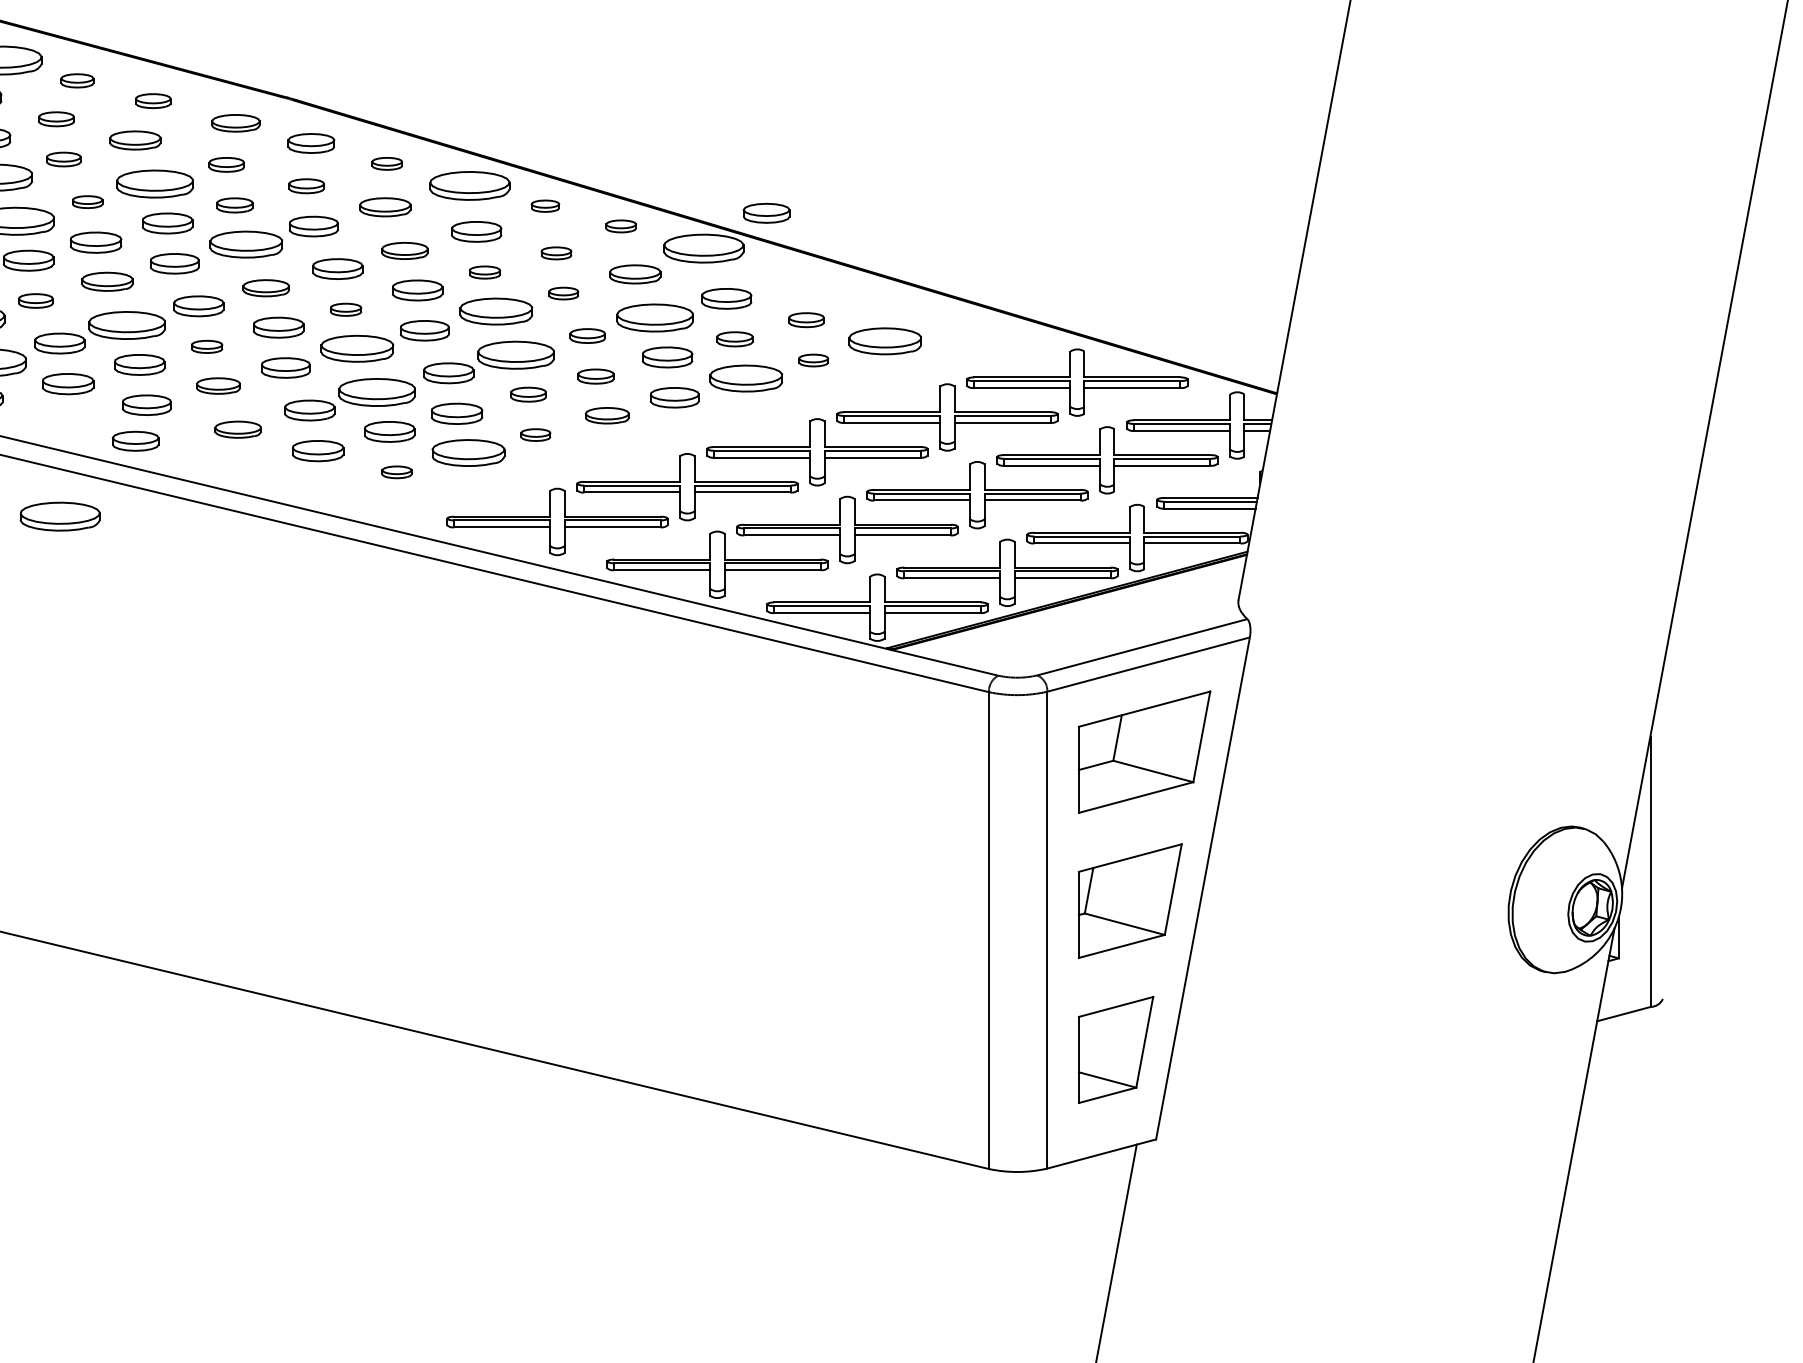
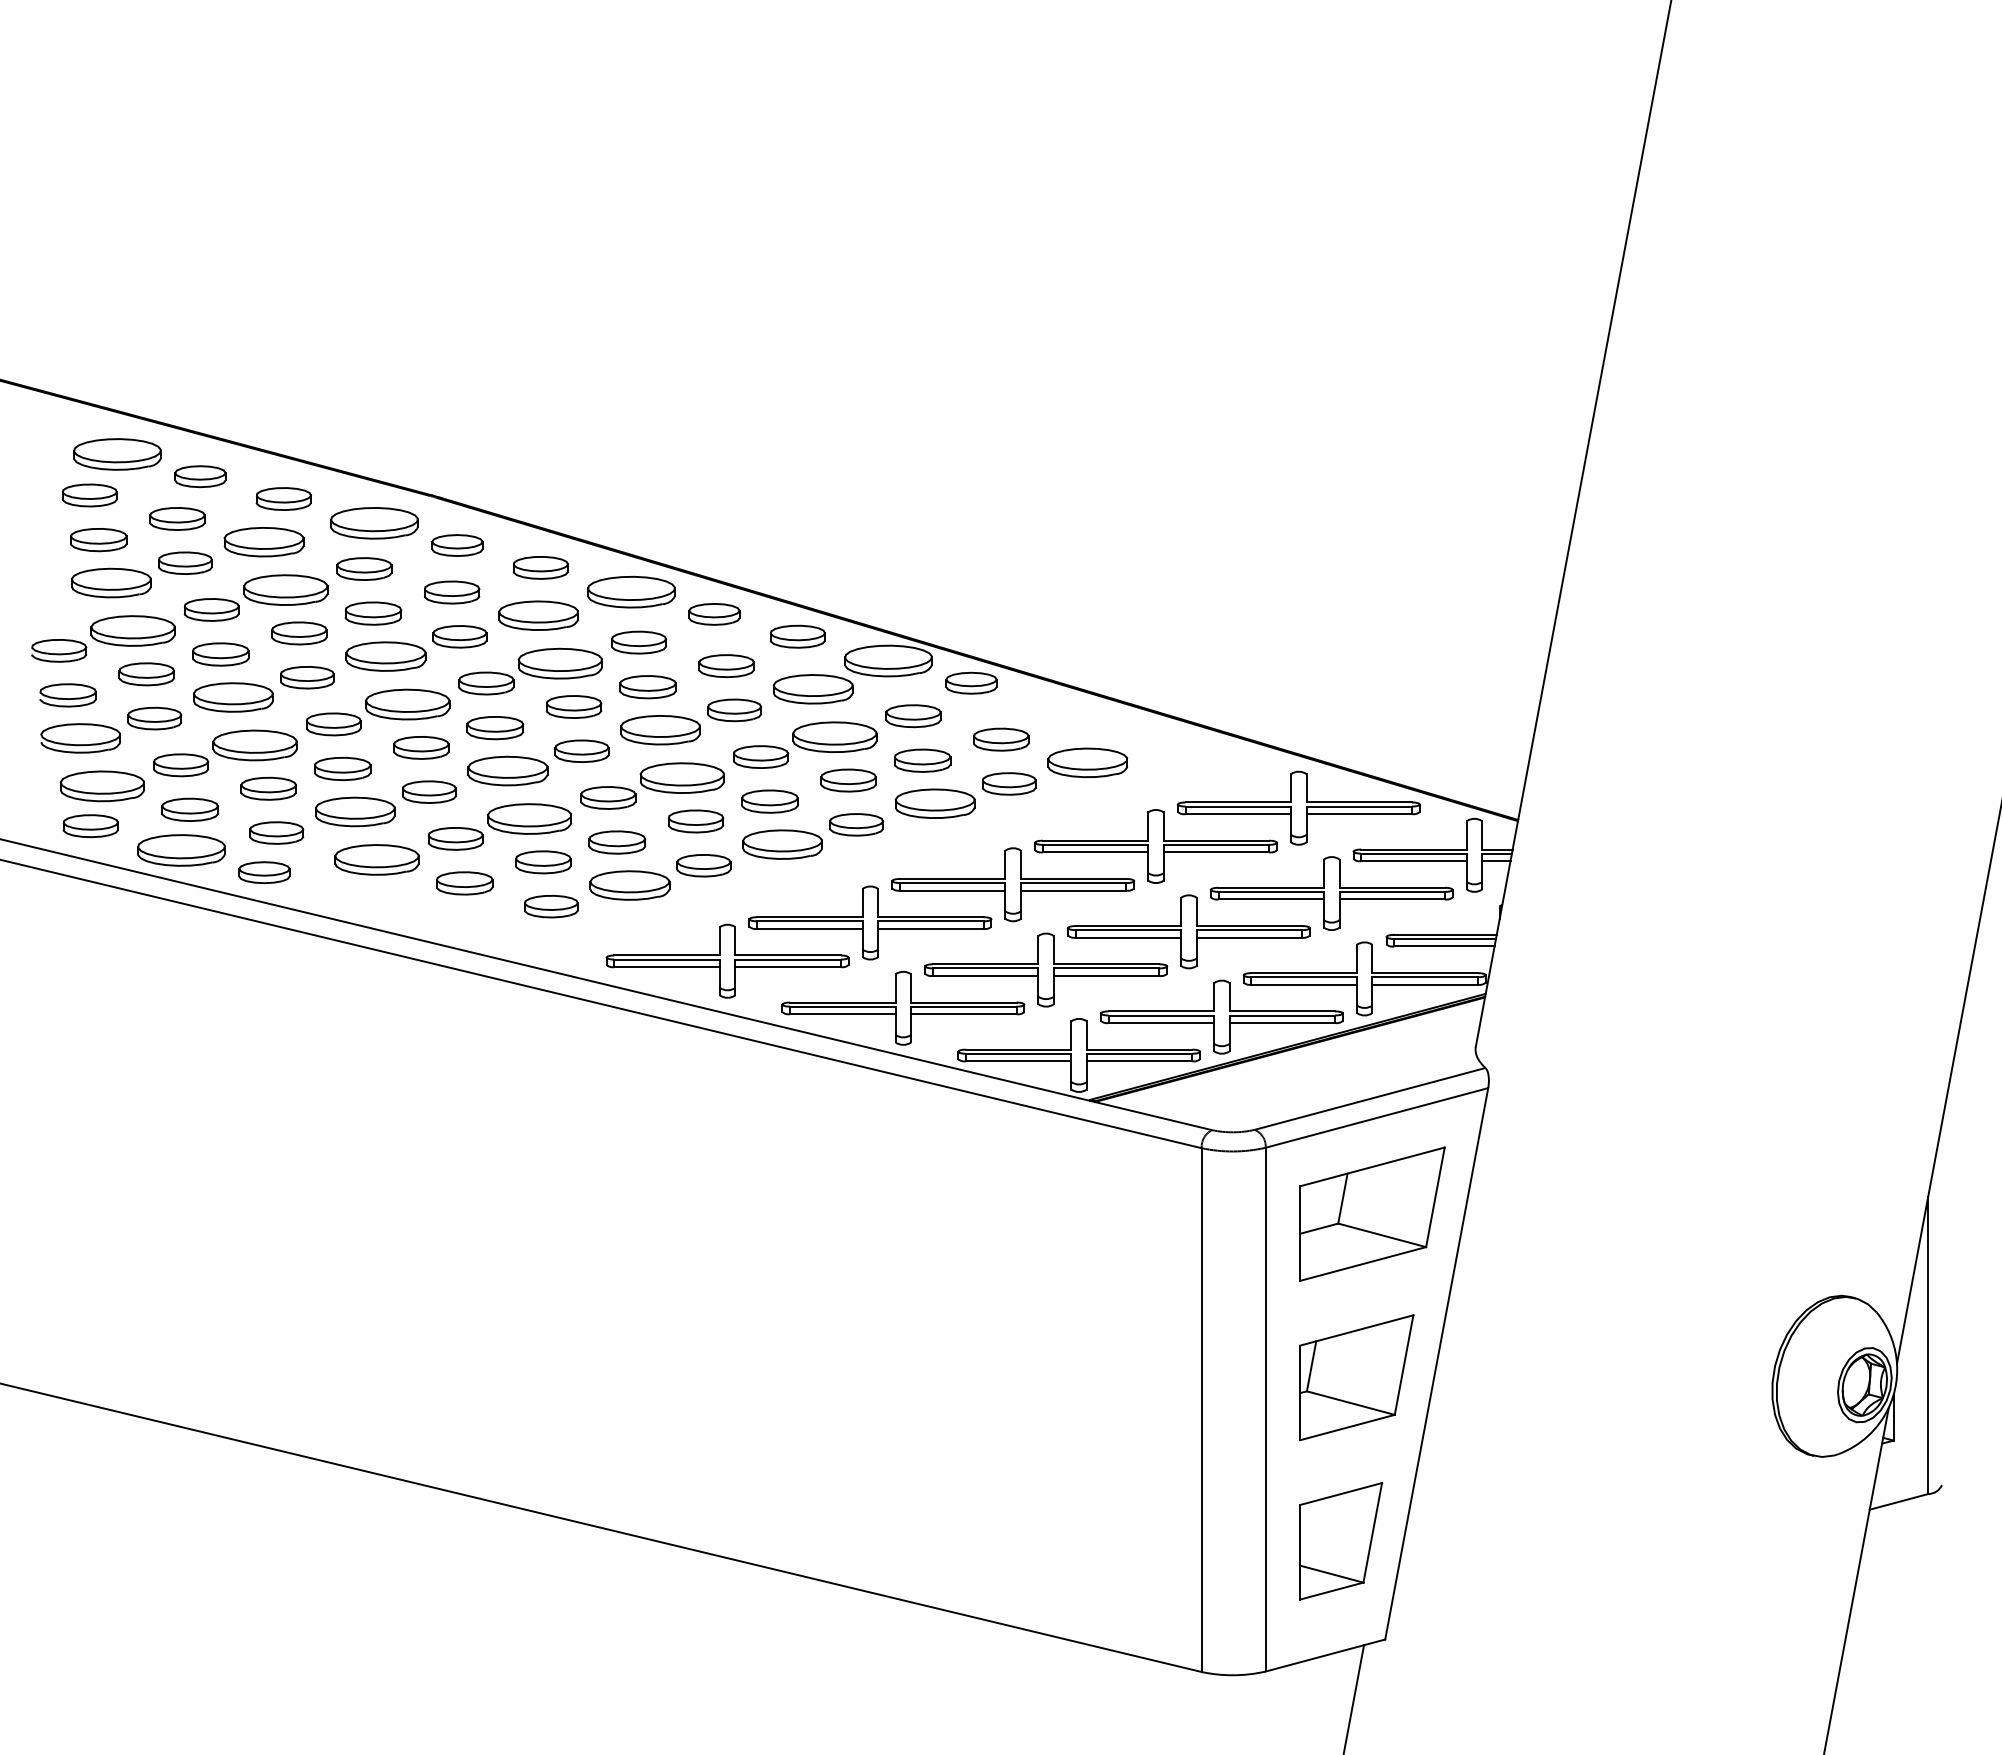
part: (77, 80) -> (200, 476), size x1.43
part: (153, 100) -> (283, 498), size x1.43
part: (56, 118) -> (177, 518), size x1.43
part: (235, 123) -> (374, 523), size x1.67
part: (134, 140) -> (263, 542), size x1.43
part: (63, 158) -> (185, 562), size x1.43
part: (387, 163) -> (540, 567), size x1.67
part: (226, 164) -> (364, 568), size x1.43
part: (306, 186) -> (452, 592), size x1.43
part: (87, 201) -> (211, 609), size x1.67
part: (235, 205) -> (373, 613), size x1.43
part: (545, 206) -> (714, 614), size x1.67
part: (385, 207) -> (538, 615), size x1.43
part: (766, 212) -> (971, 682), moved
part: (621, 226) -> (797, 636), size x1.67
part: (404, 250) -> (559, 663), size x1.67
part: (556, 253) -> (726, 666), size x1.67
part: (484, 272) -> (647, 687), size x1.67
part: (634, 274) -> (812, 689), size x1.43
part: (107, 281) -> (233, 697), size x1.43
part: (265, 288) -> (407, 704), size x1.67
part: (563, 293) -> (734, 710), size x1.67
part: (35, 300) -> (154, 718), size x1.43
part: (346, 310) -> (495, 728), size x1.67
part: (806, 320) -> (1001, 739), size x1.43
part: (587, 335) -> (760, 756), size x1.43
part: (734, 339) -> (922, 760), size x1.43
part: (206, 346) -> (342, 768), size x1.67
part: (813, 360) -> (1008, 783), size x1.67
part: (595, 376) -> (769, 801), size x1.43
part: (218, 385) -> (355, 811), size x1.67
part: (528, 394) -> (695, 821), size x1.43
part: (607, 415) -> (782, 844), size x1.67
part: (237, 429) -> (376, 859), size x1.67
part: (535, 434) -> (703, 865), size x1.67
part: (397, 472) -> (551, 906), size x1.67
part: (60, 516) -> (181, 850), moved

